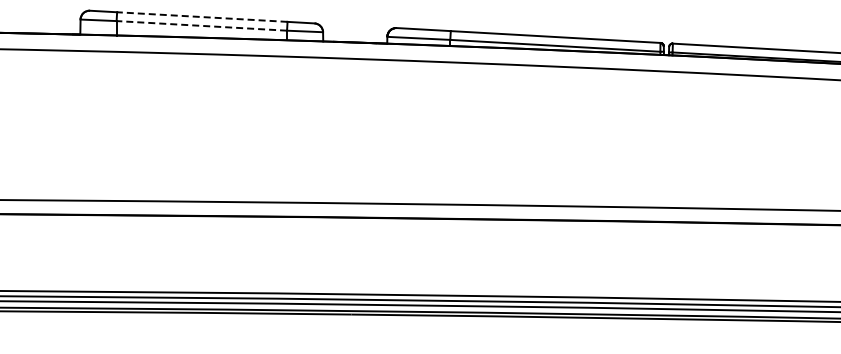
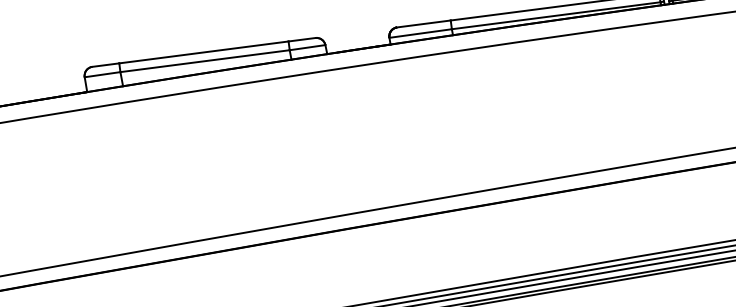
line: (201, 17) -> (203, 52), dashed -> solid
line: (201, 25) -> (204, 60), dashed -> solid

